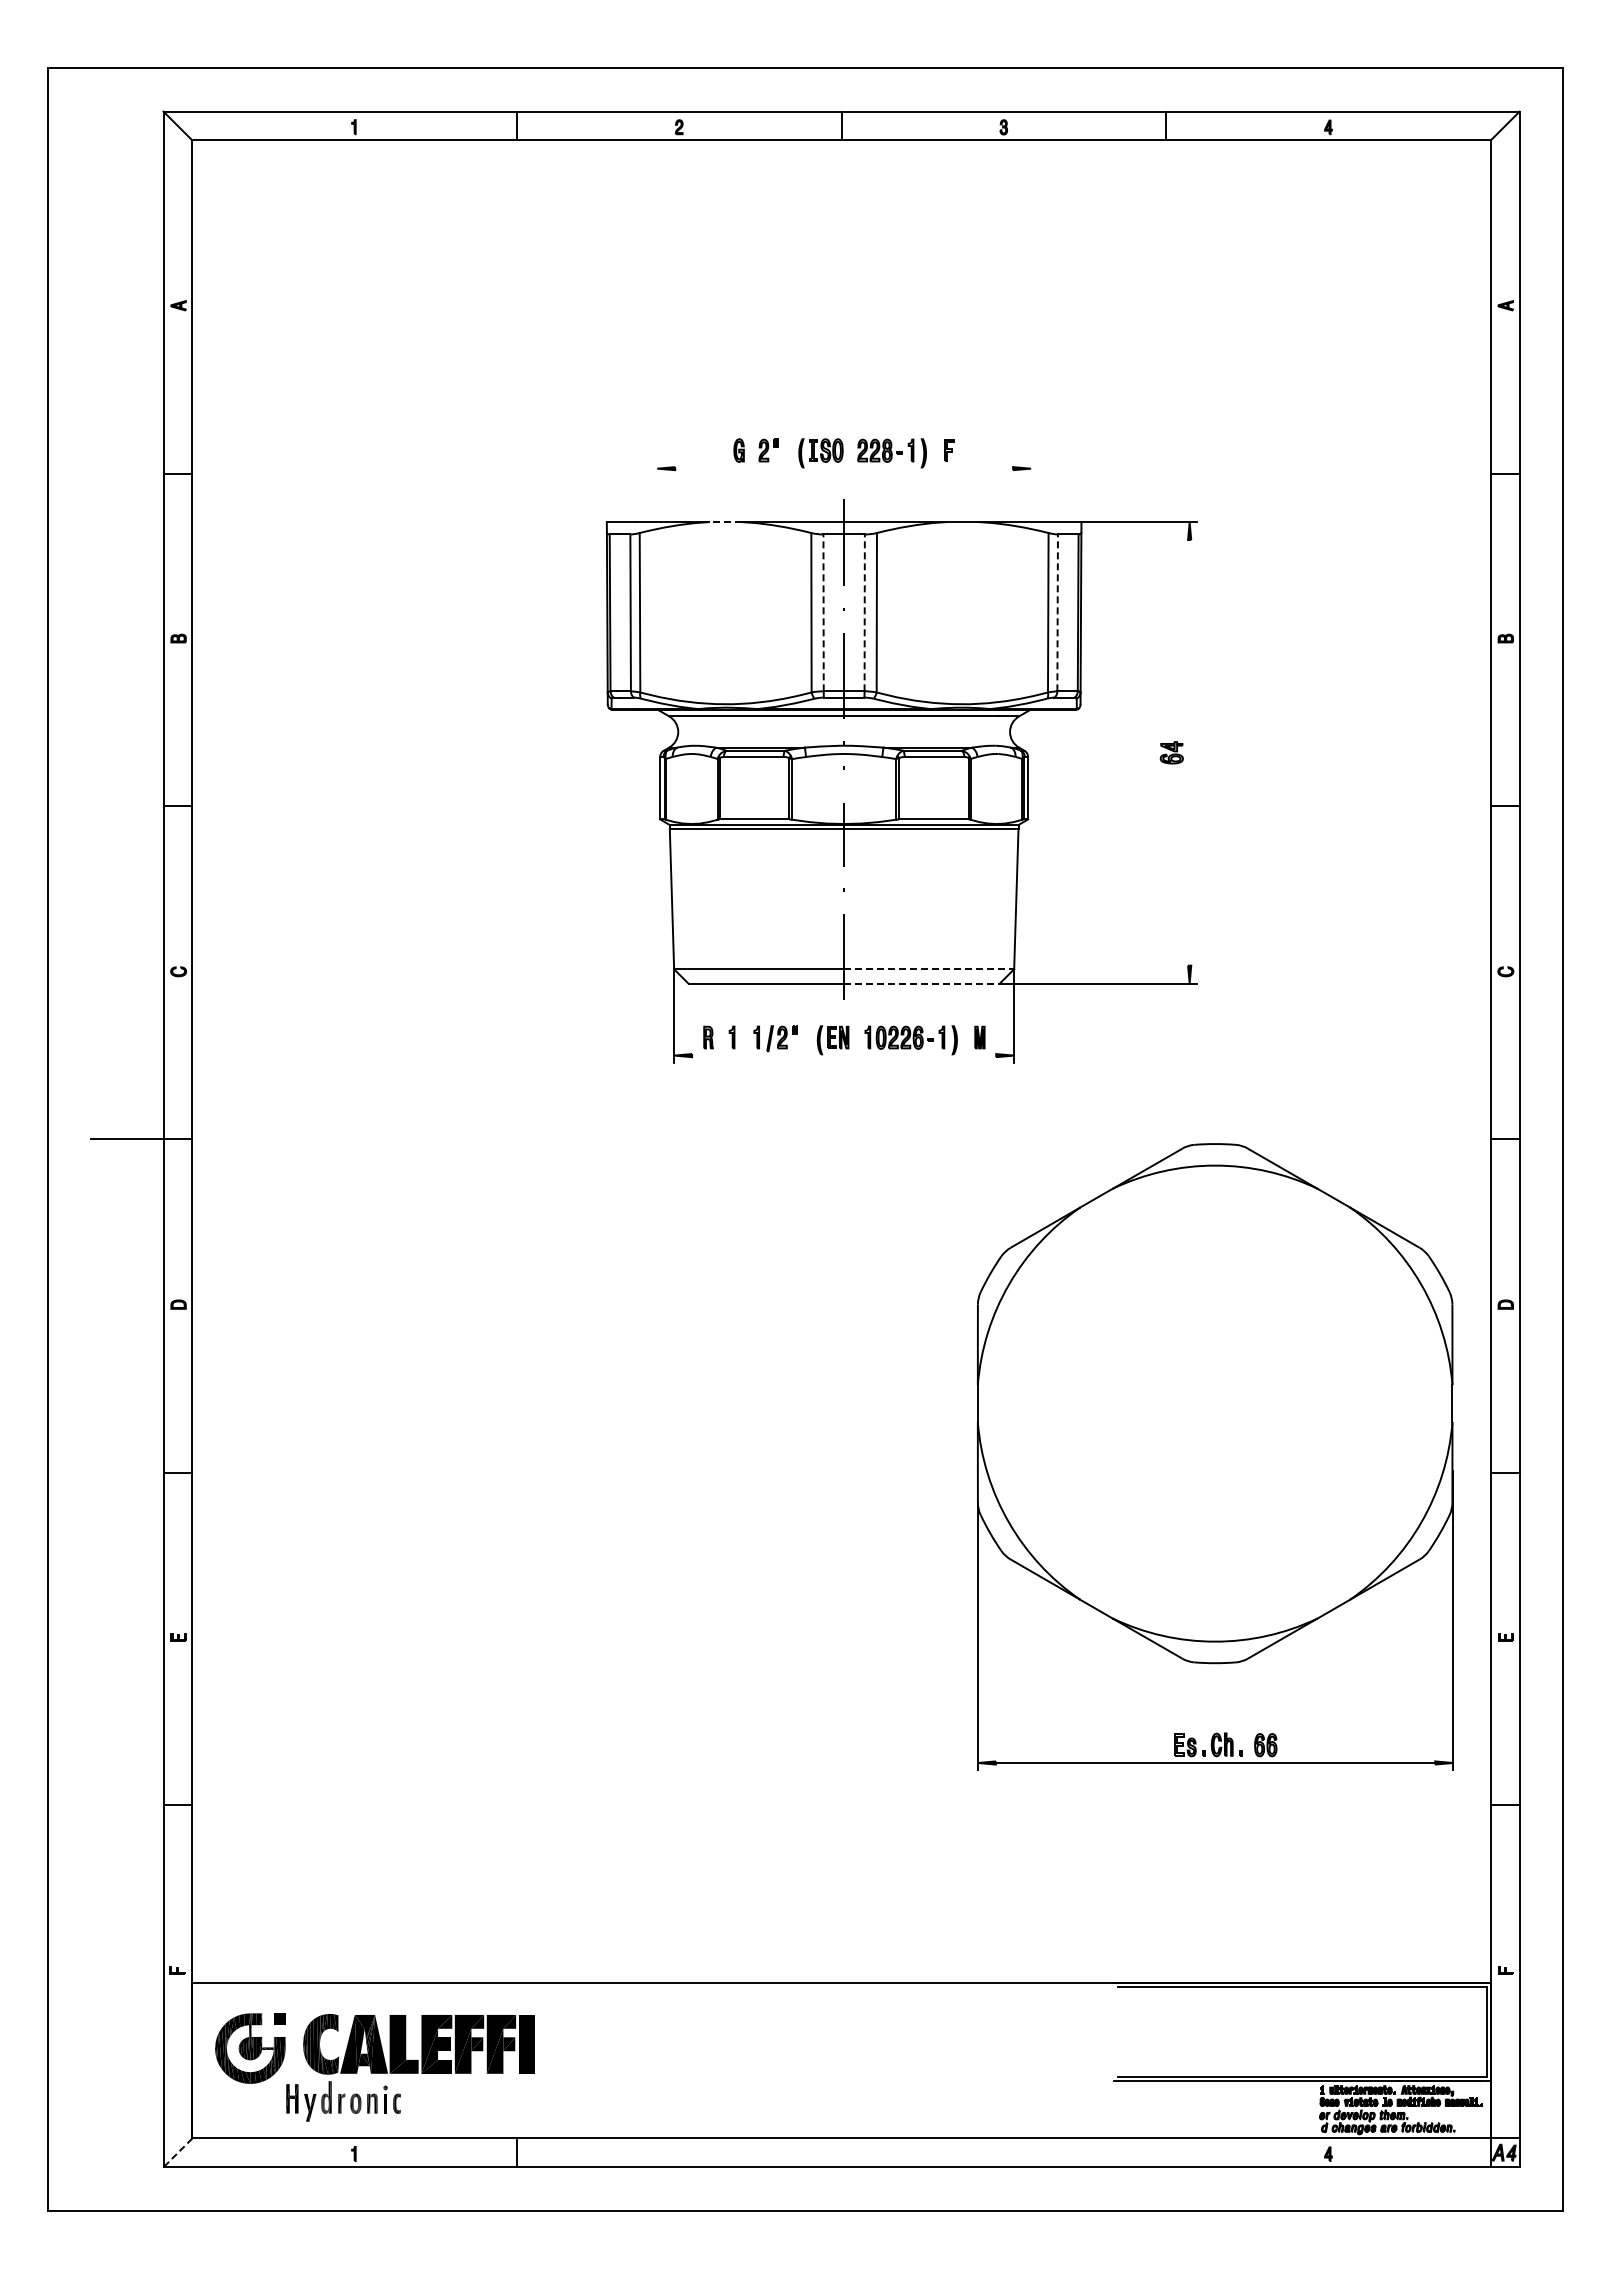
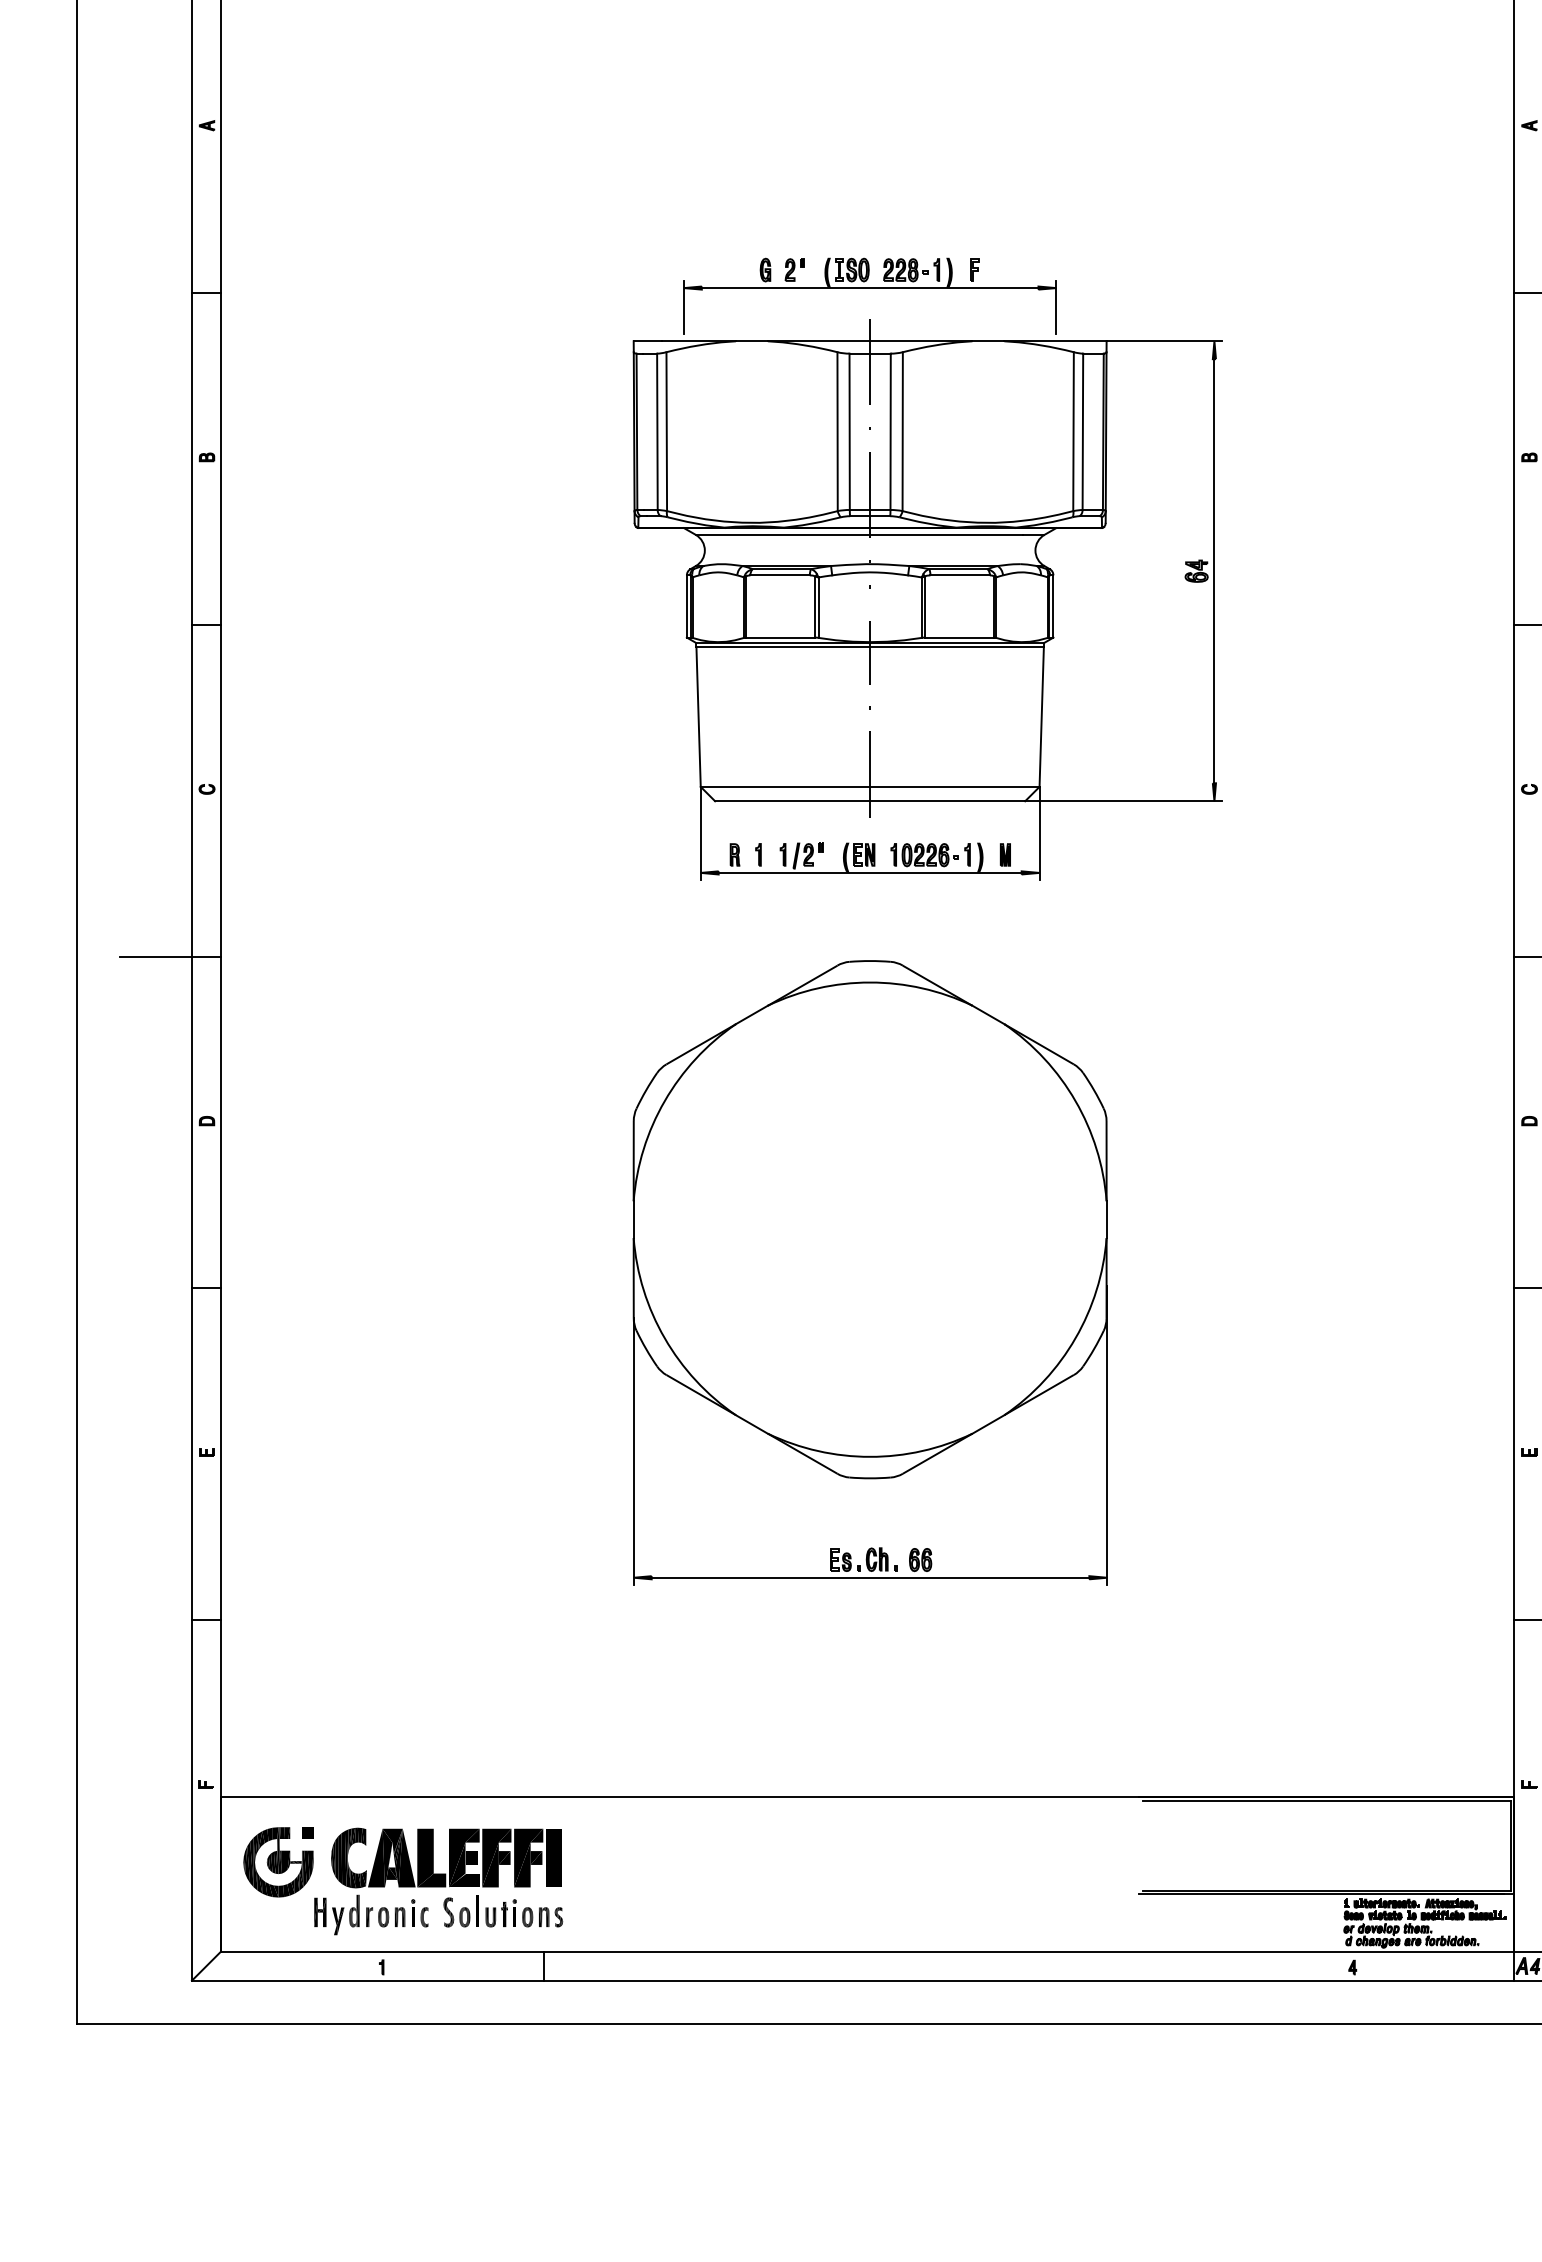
line: (844, 468) -> (870, 287), added
line: (657, 488) -> (684, 307), added
line: (1031, 488) -> (1056, 307), added
line: (725, 522) -> (751, 341), dashed -> solid
line: (823, 612) -> (849, 431), dashed -> solid
line: (864, 612) -> (890, 431), dashed -> solid
line: (1057, 612) -> (1082, 431), dashed -> solid
line: (1189, 752) -> (1214, 570), added
line: (929, 969) -> (955, 787), dashed -> solid
line: (921, 983) -> (947, 801), dashed -> solid
line: (844, 1055) -> (870, 872), added
part: (1214, 1456) -> (869, 1272), moved
part: (475, 2097) -> (502, 1911), added
line: (177, 2153) -> (205, 1966), dashed -> solid

